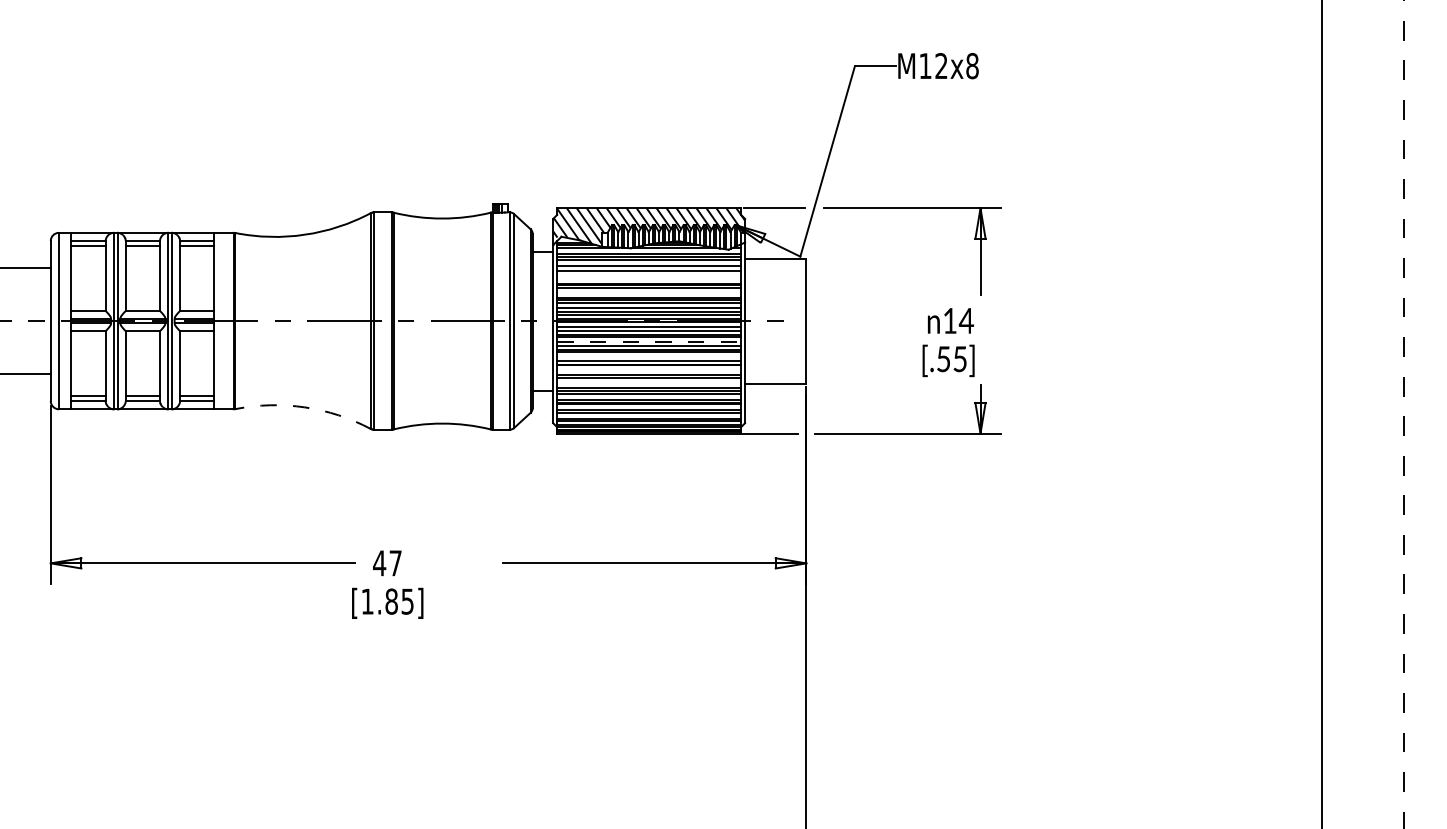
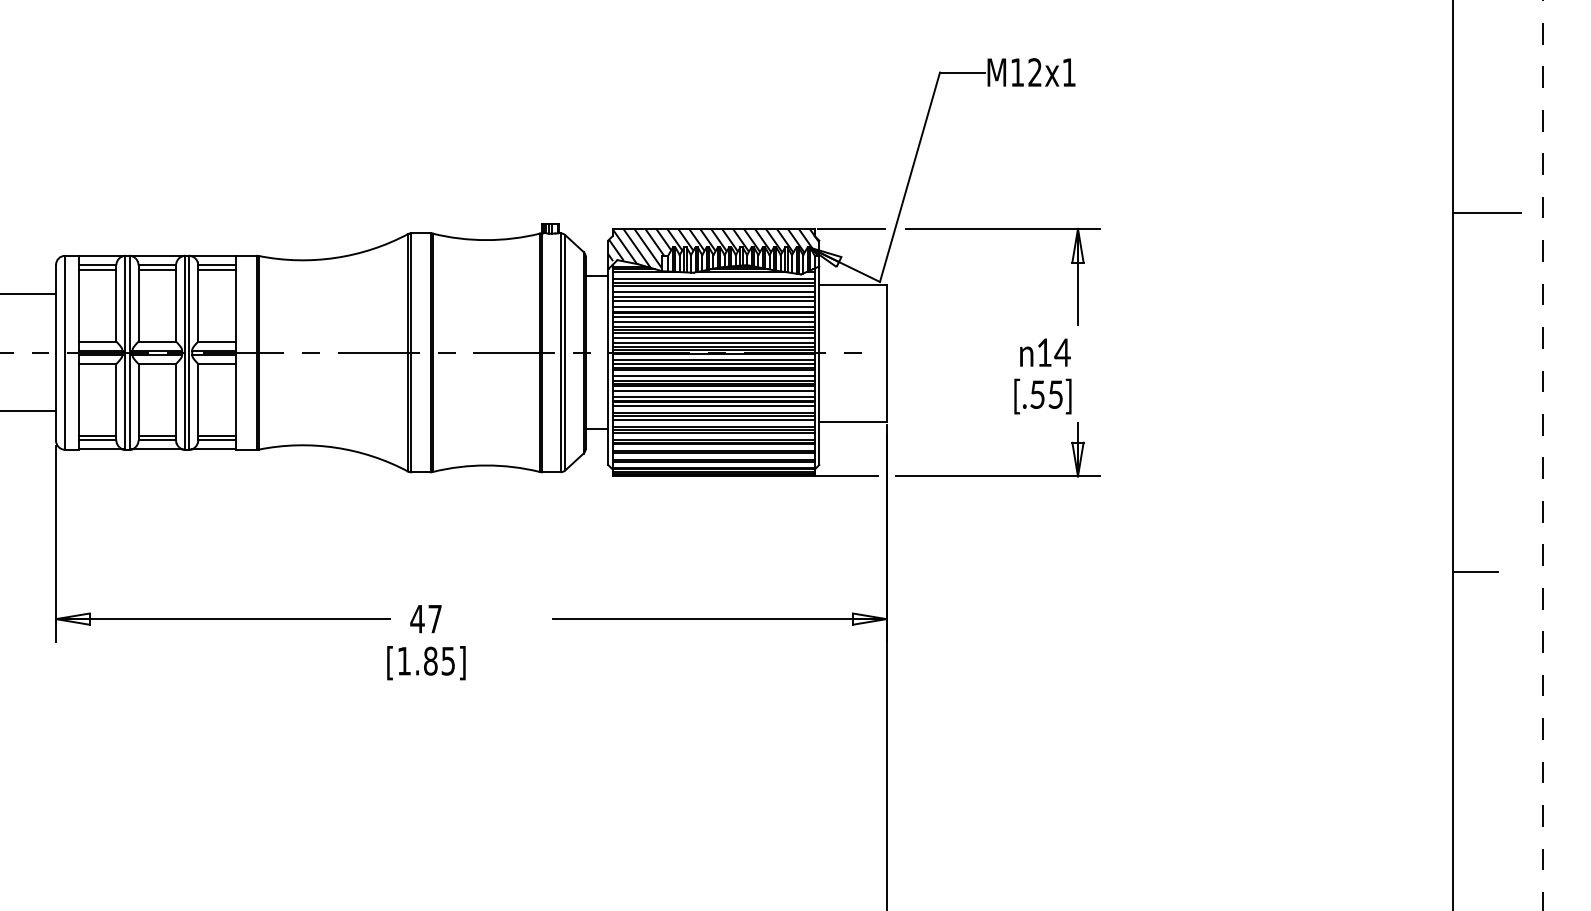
text: (972, 66) -> (1069, 72), M12x8 -> M12x1
line: (1352, 194) -> (1486, 213), added
line: (648, 273) -> (713, 300), added
line: (648, 278) -> (713, 306), added
line: (648, 293) -> (713, 322), added
line: (649, 341) -> (714, 375), dashed -> solid
line: (648, 356) -> (713, 391), added
line: (648, 369) -> (713, 406), added
line: (648, 382) -> (713, 420), added
arc: (304, 407) -> (335, 447), dashed -> solid
line: (1342, 520) -> (1475, 572), added

